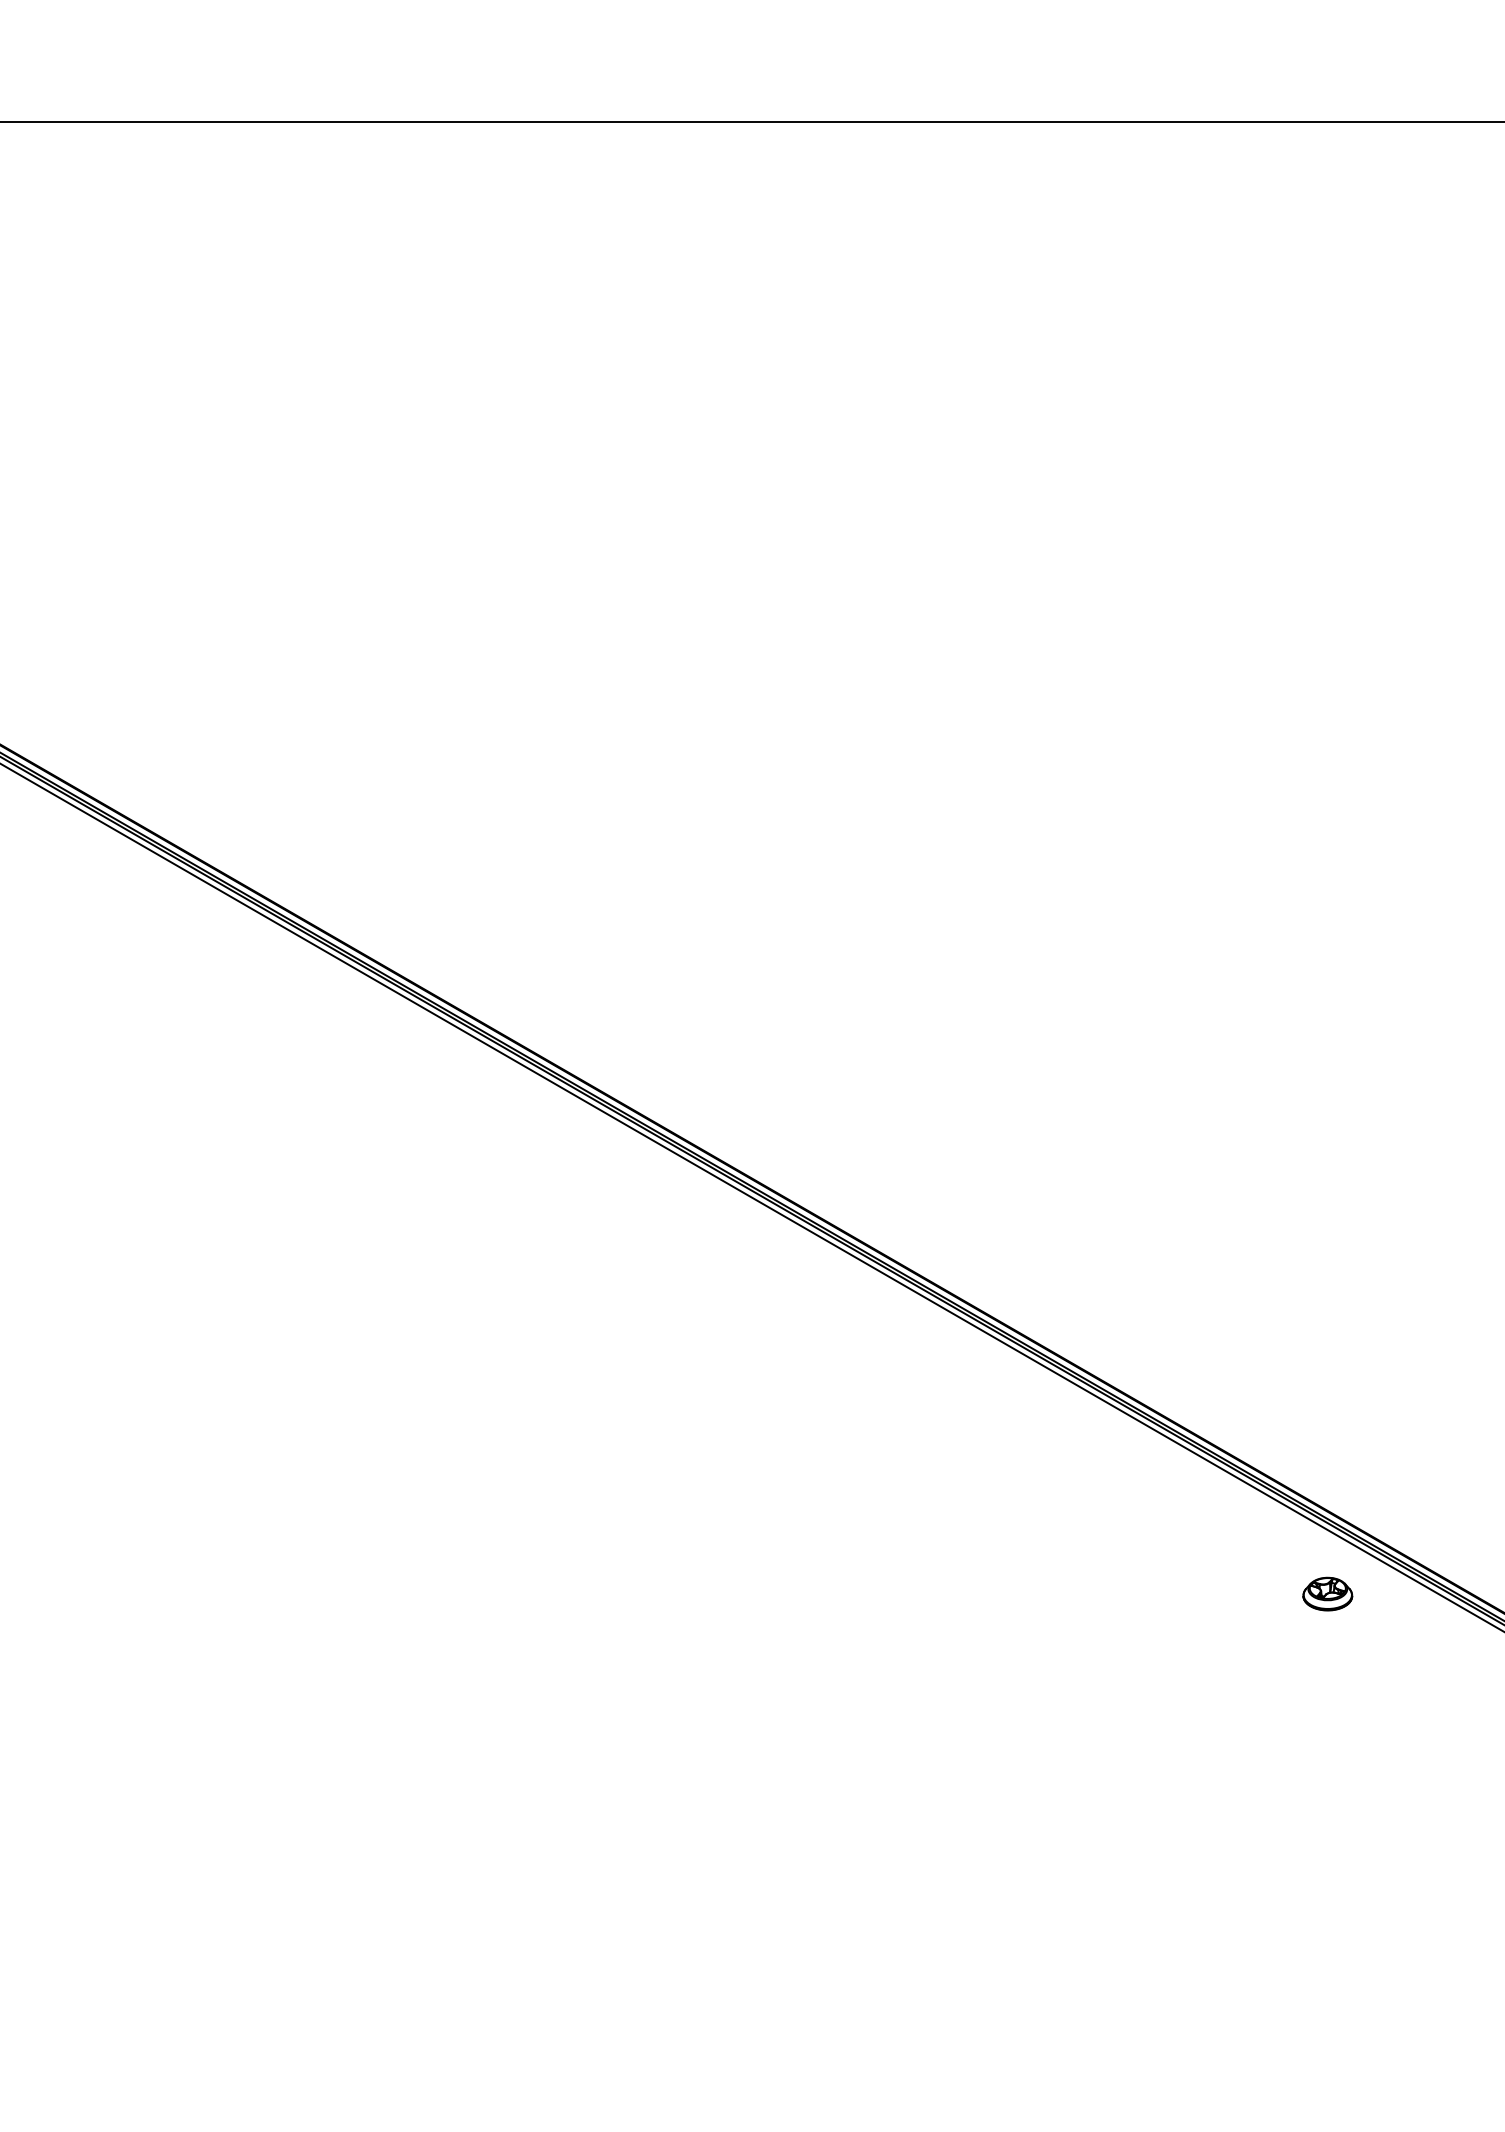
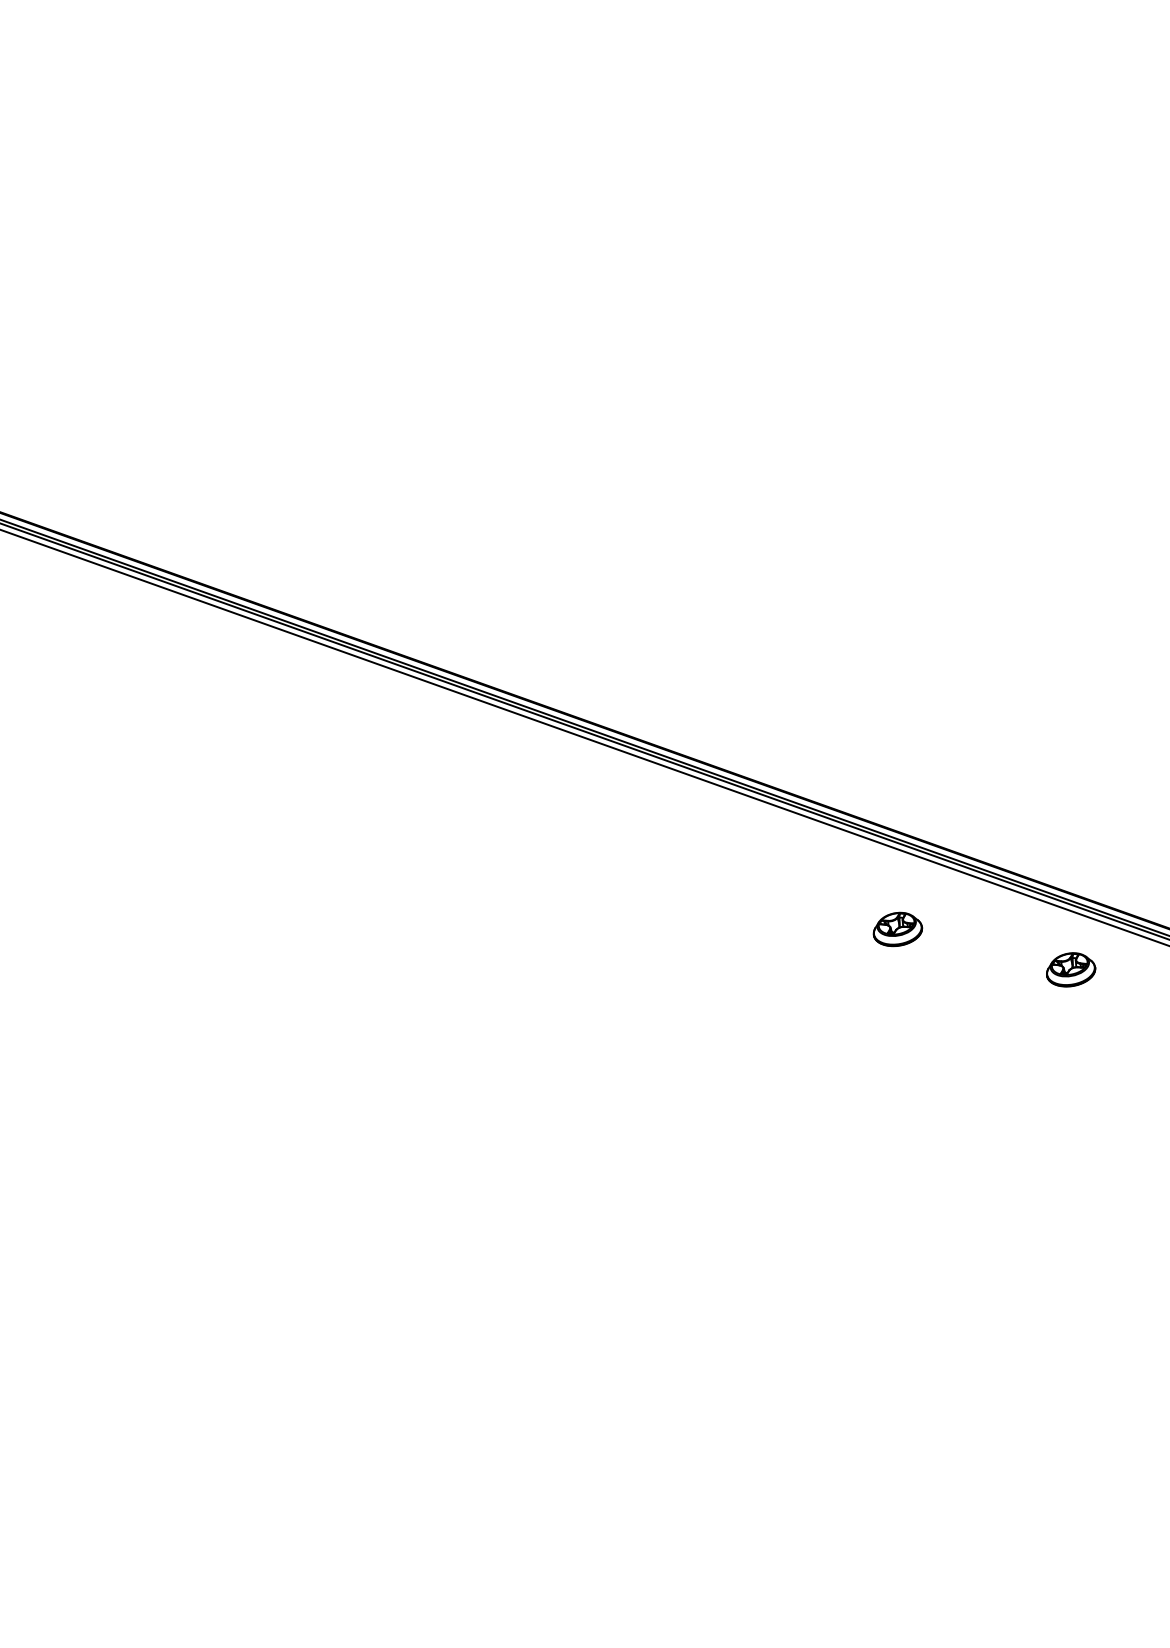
part: (1164, 1522) -> (897, 928), added

